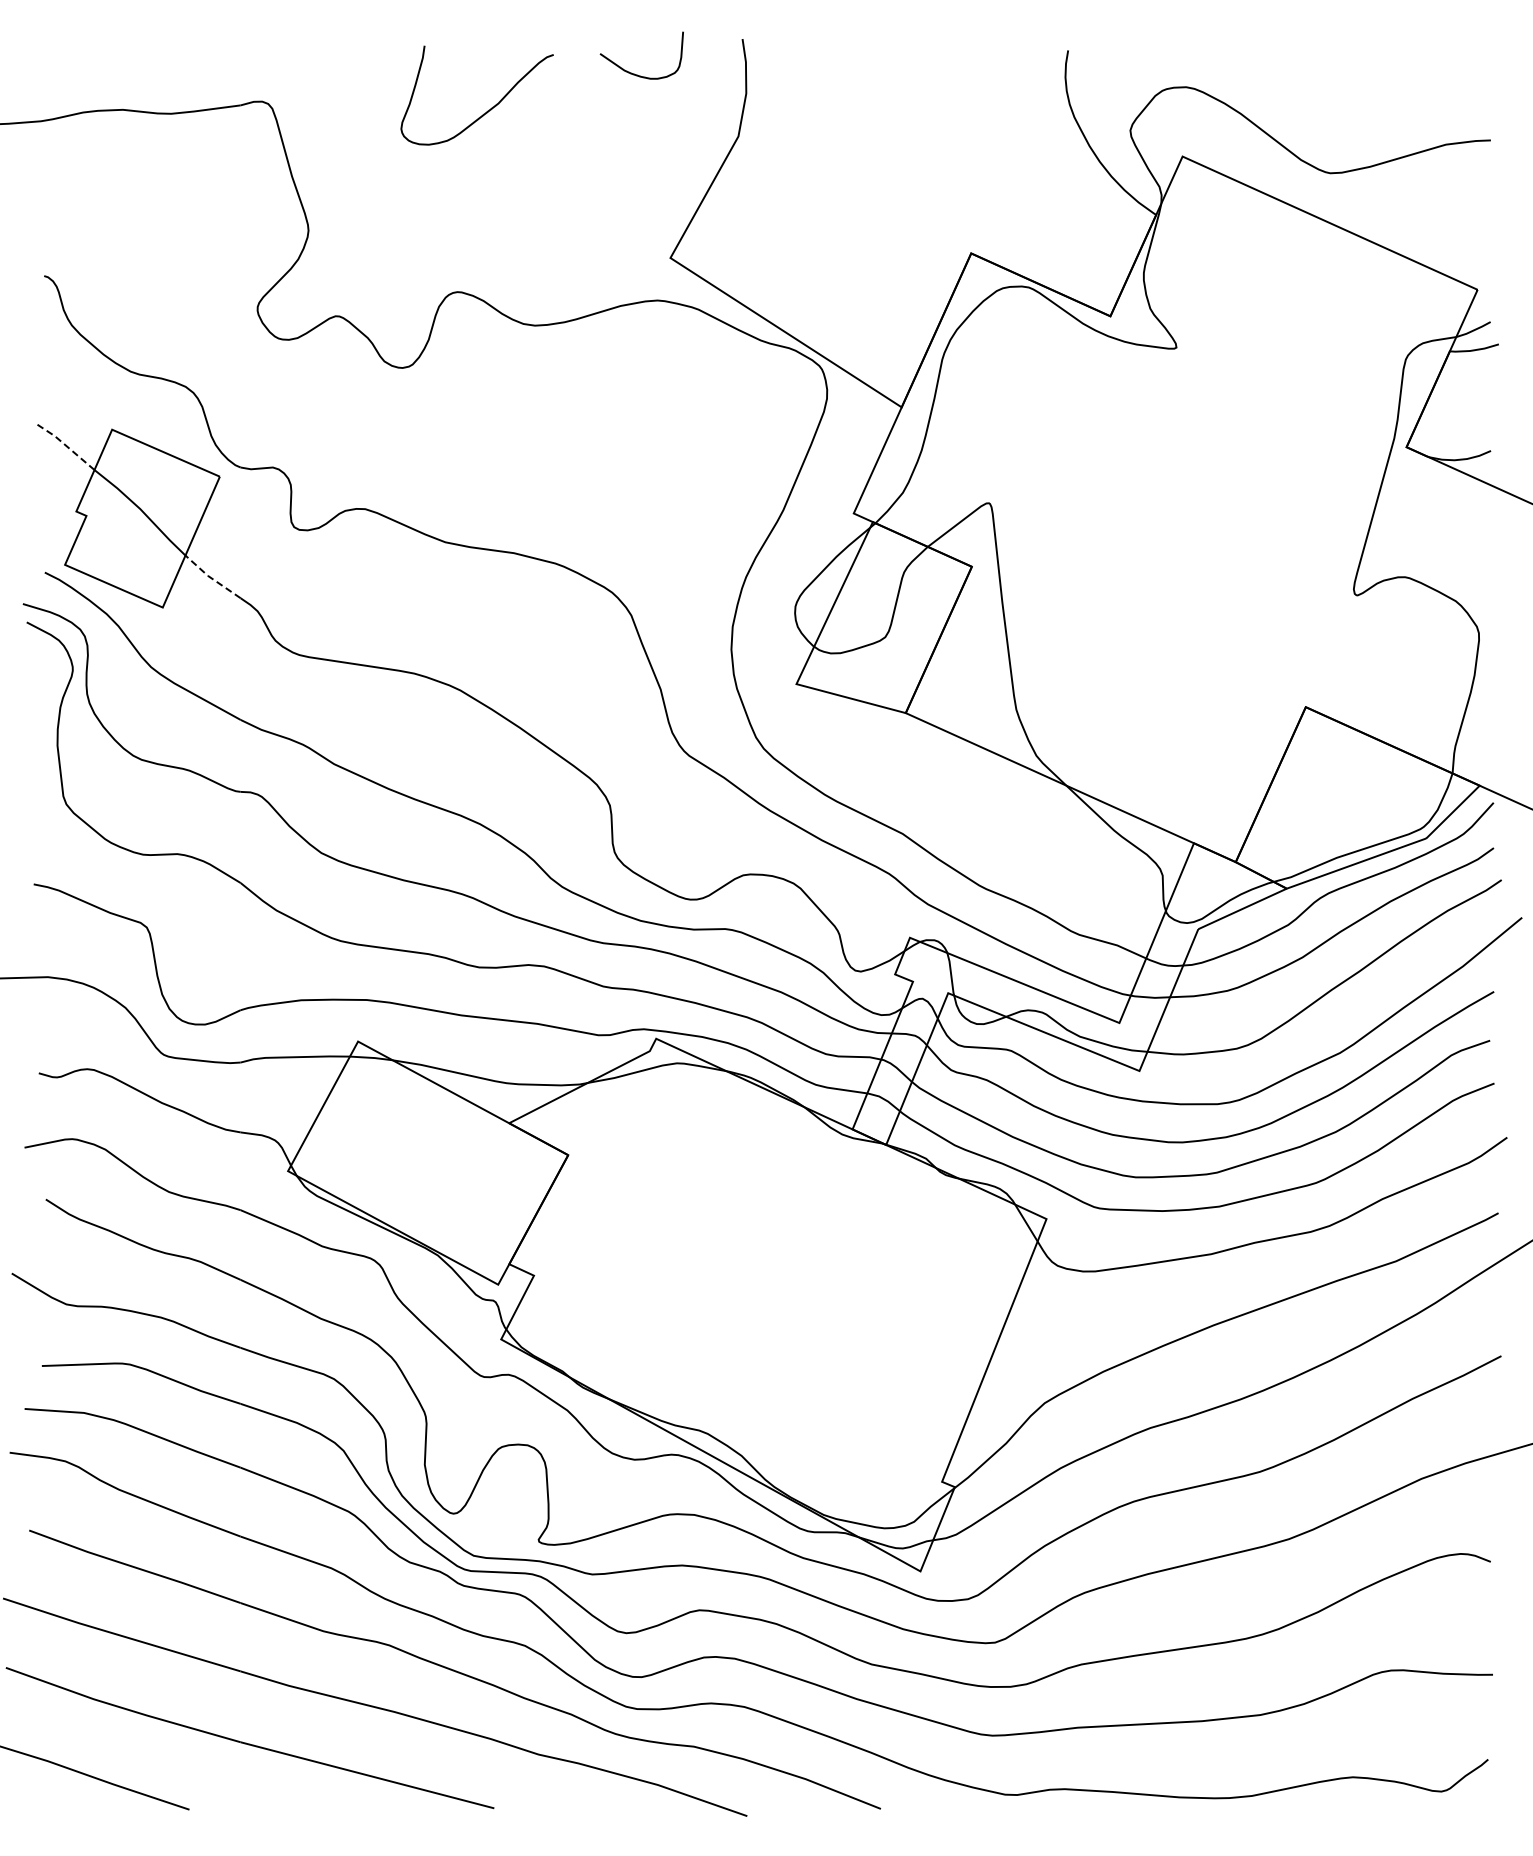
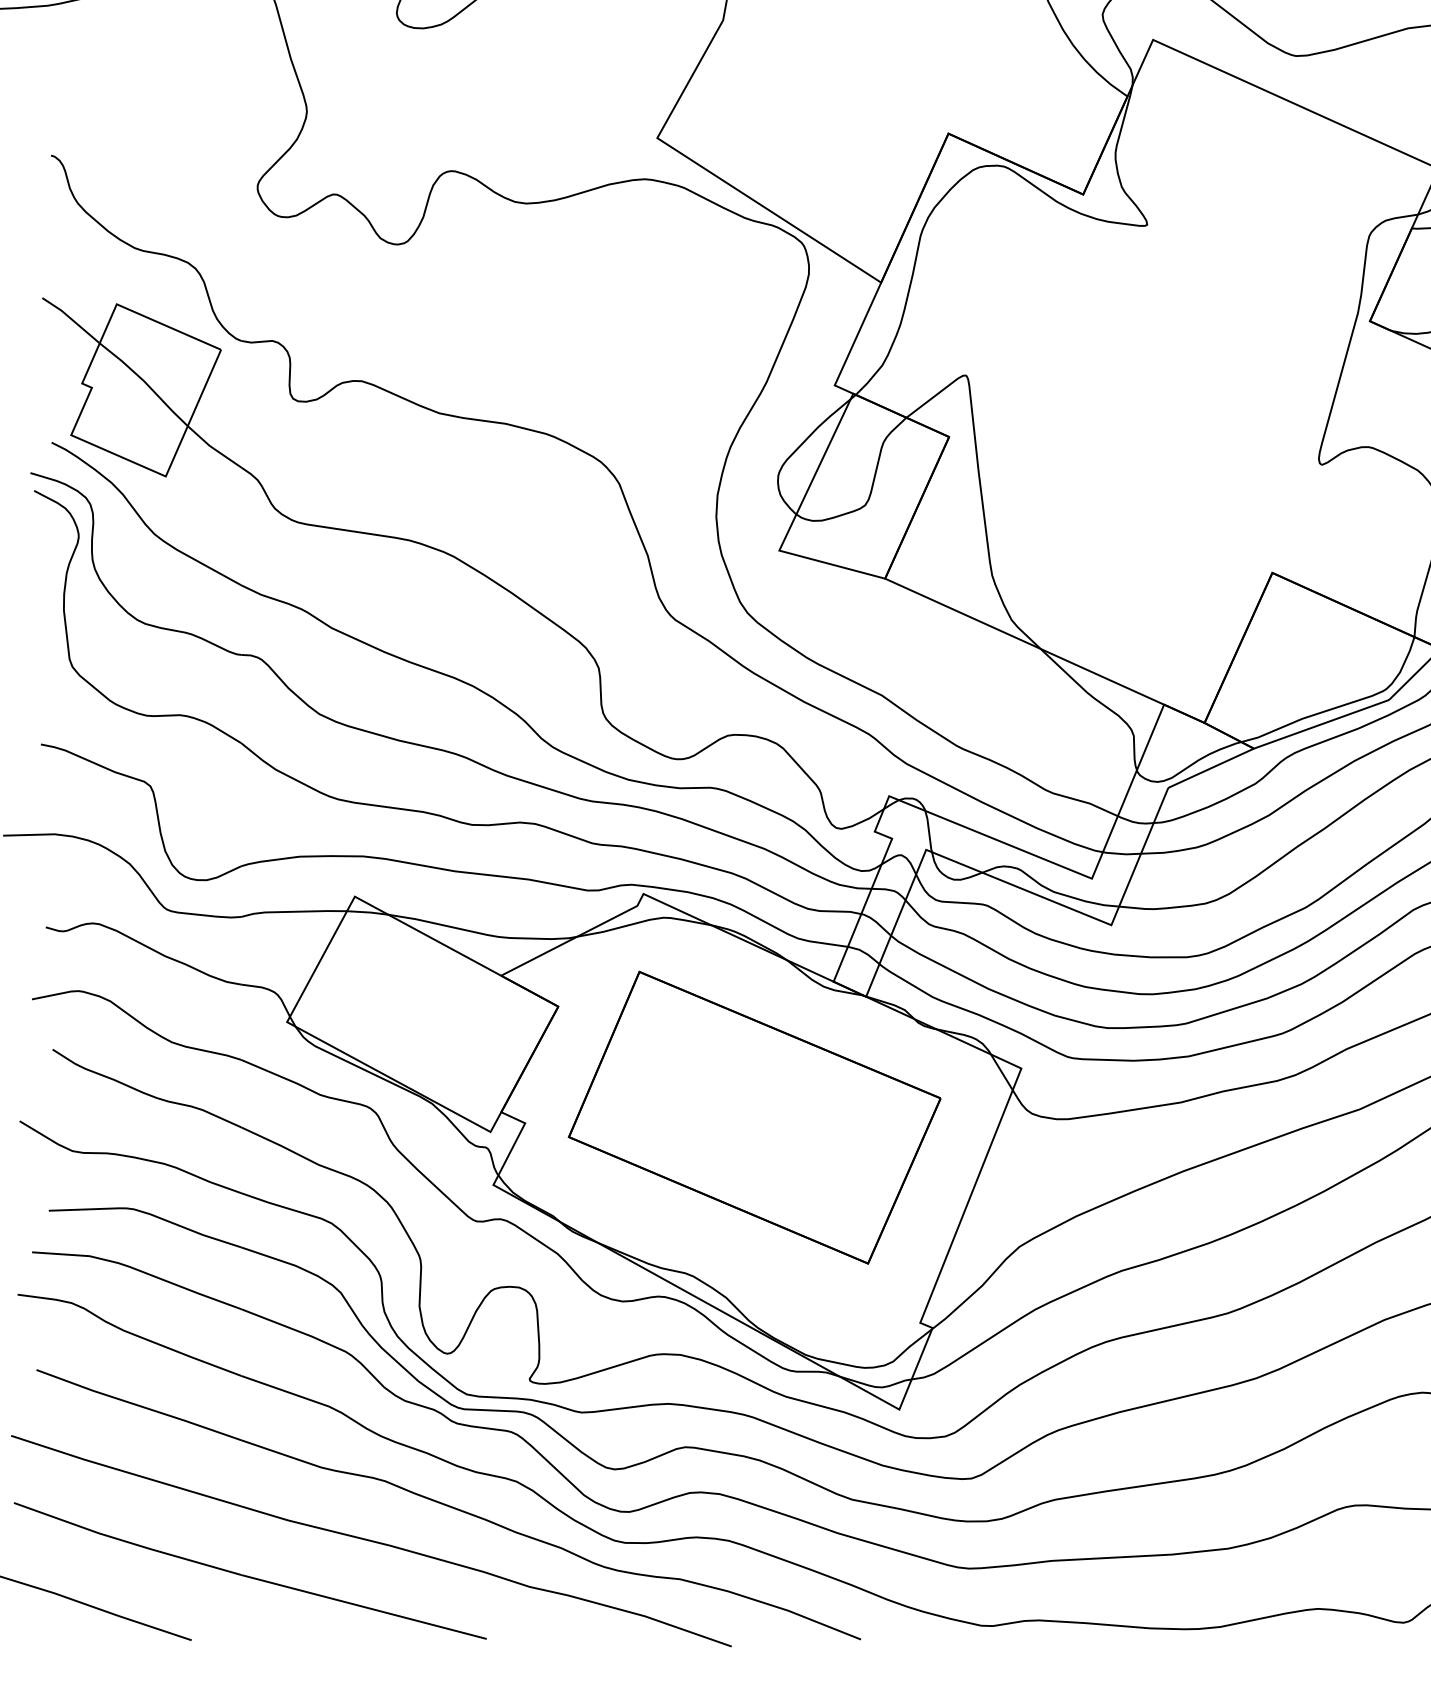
line: (65, 445) -> (71, 319), dashed -> solid
line: (211, 578) -> (212, 448), dashed -> solid
part: (770, 1269) -> (754, 1117), added

